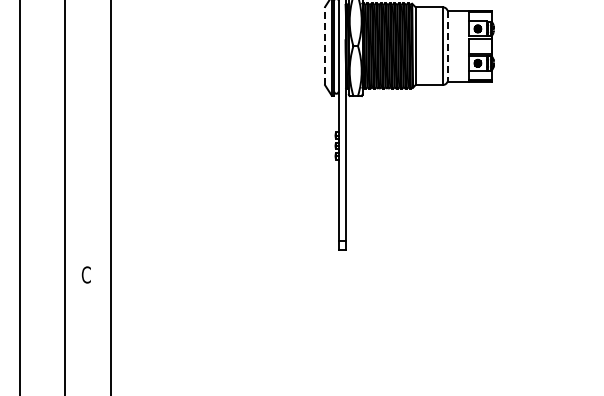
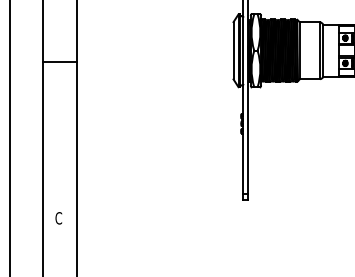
line: (325, 45) -> (233, 50), dashed -> solid
line: (447, 46) -> (323, 51), dashed -> solid
line: (87, 61) -> (59, 62), added

